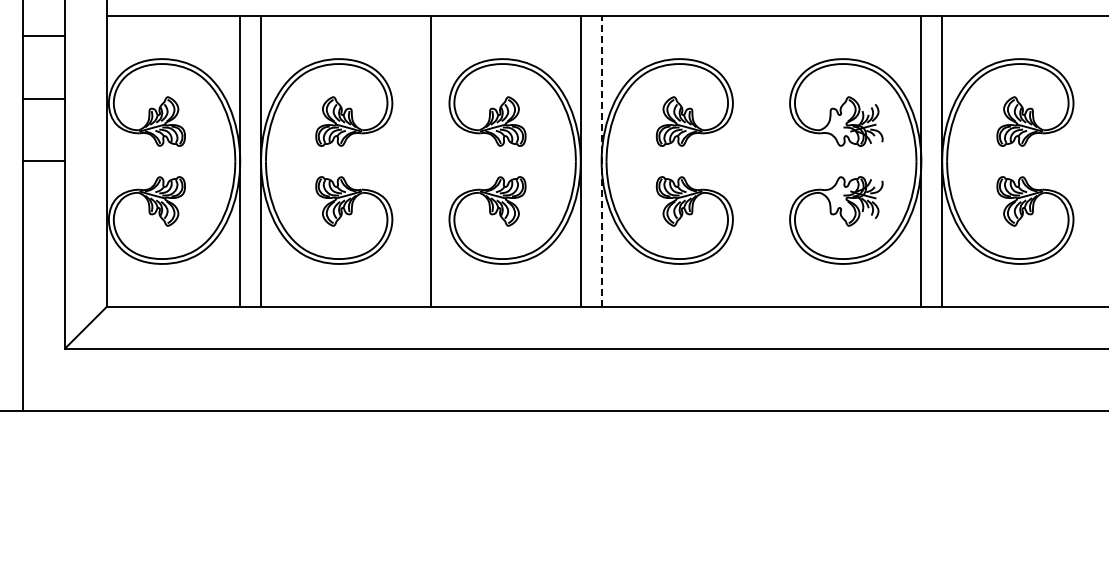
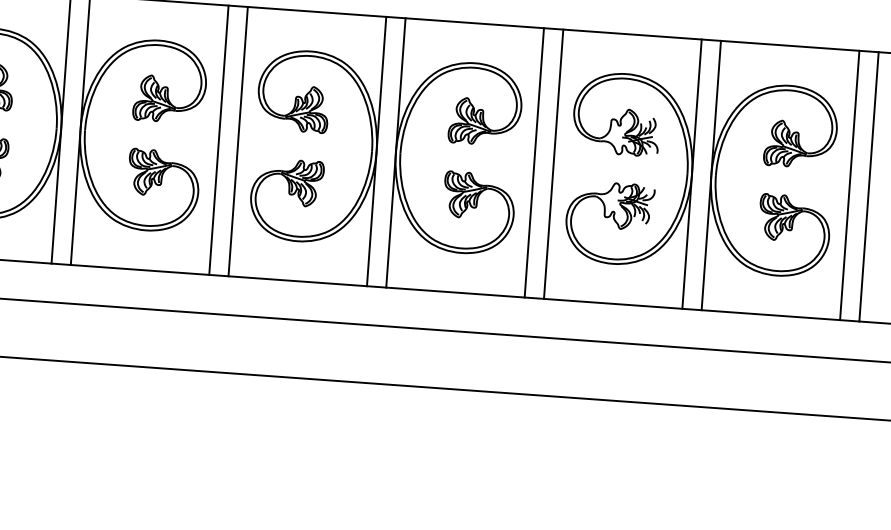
line: (410, 161) -> (218, 140), added
line: (601, 161) -> (395, 152), dashed -> solid
line: (751, 161) -> (534, 162), added
line: (771, 161) -> (553, 164), added
line: (1091, 161) -> (849, 185), added

